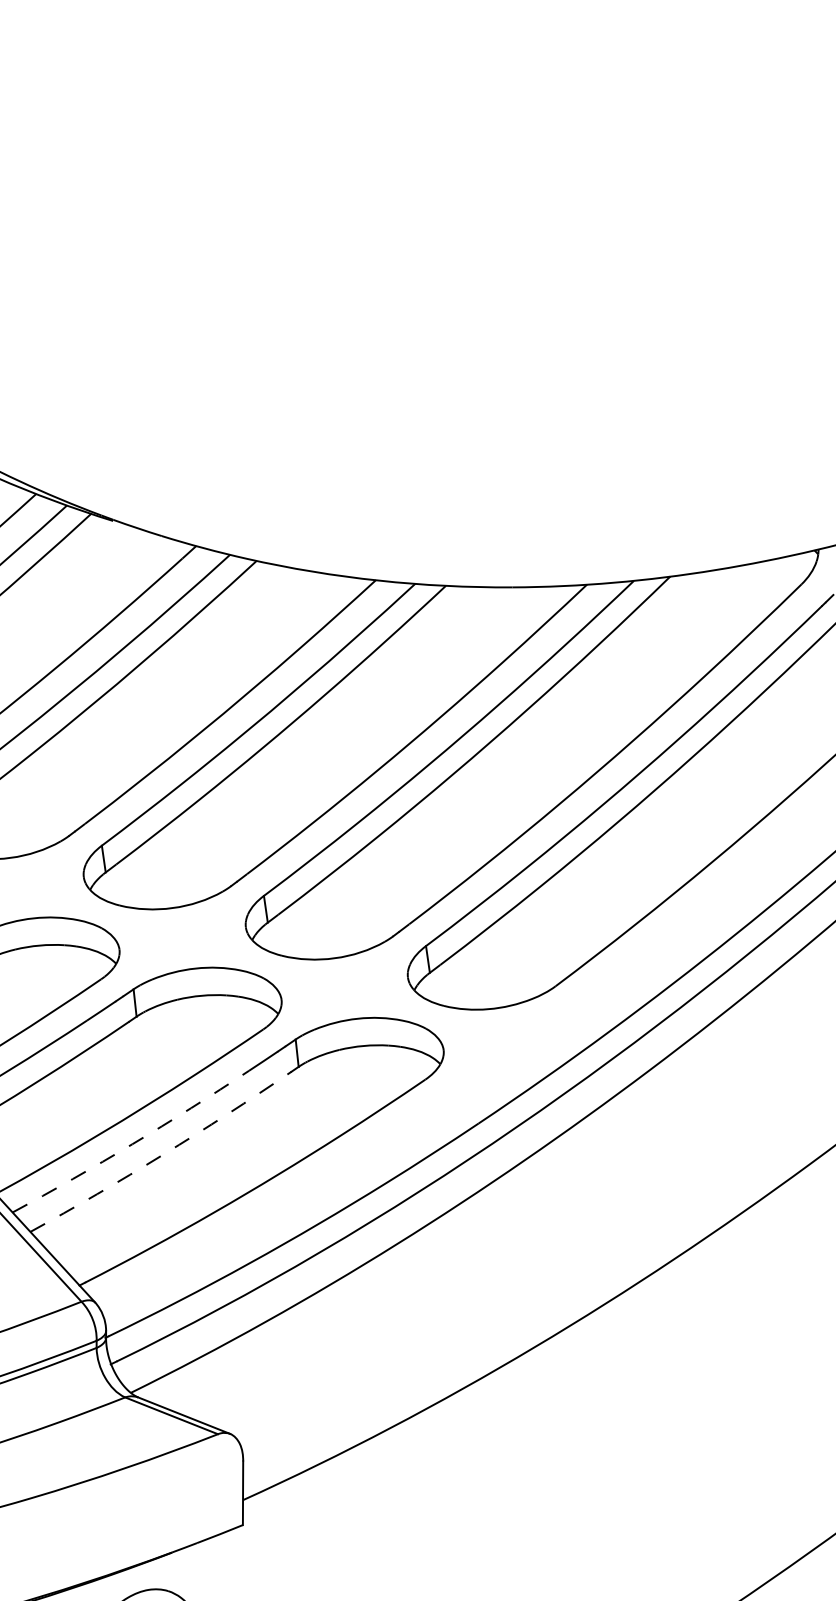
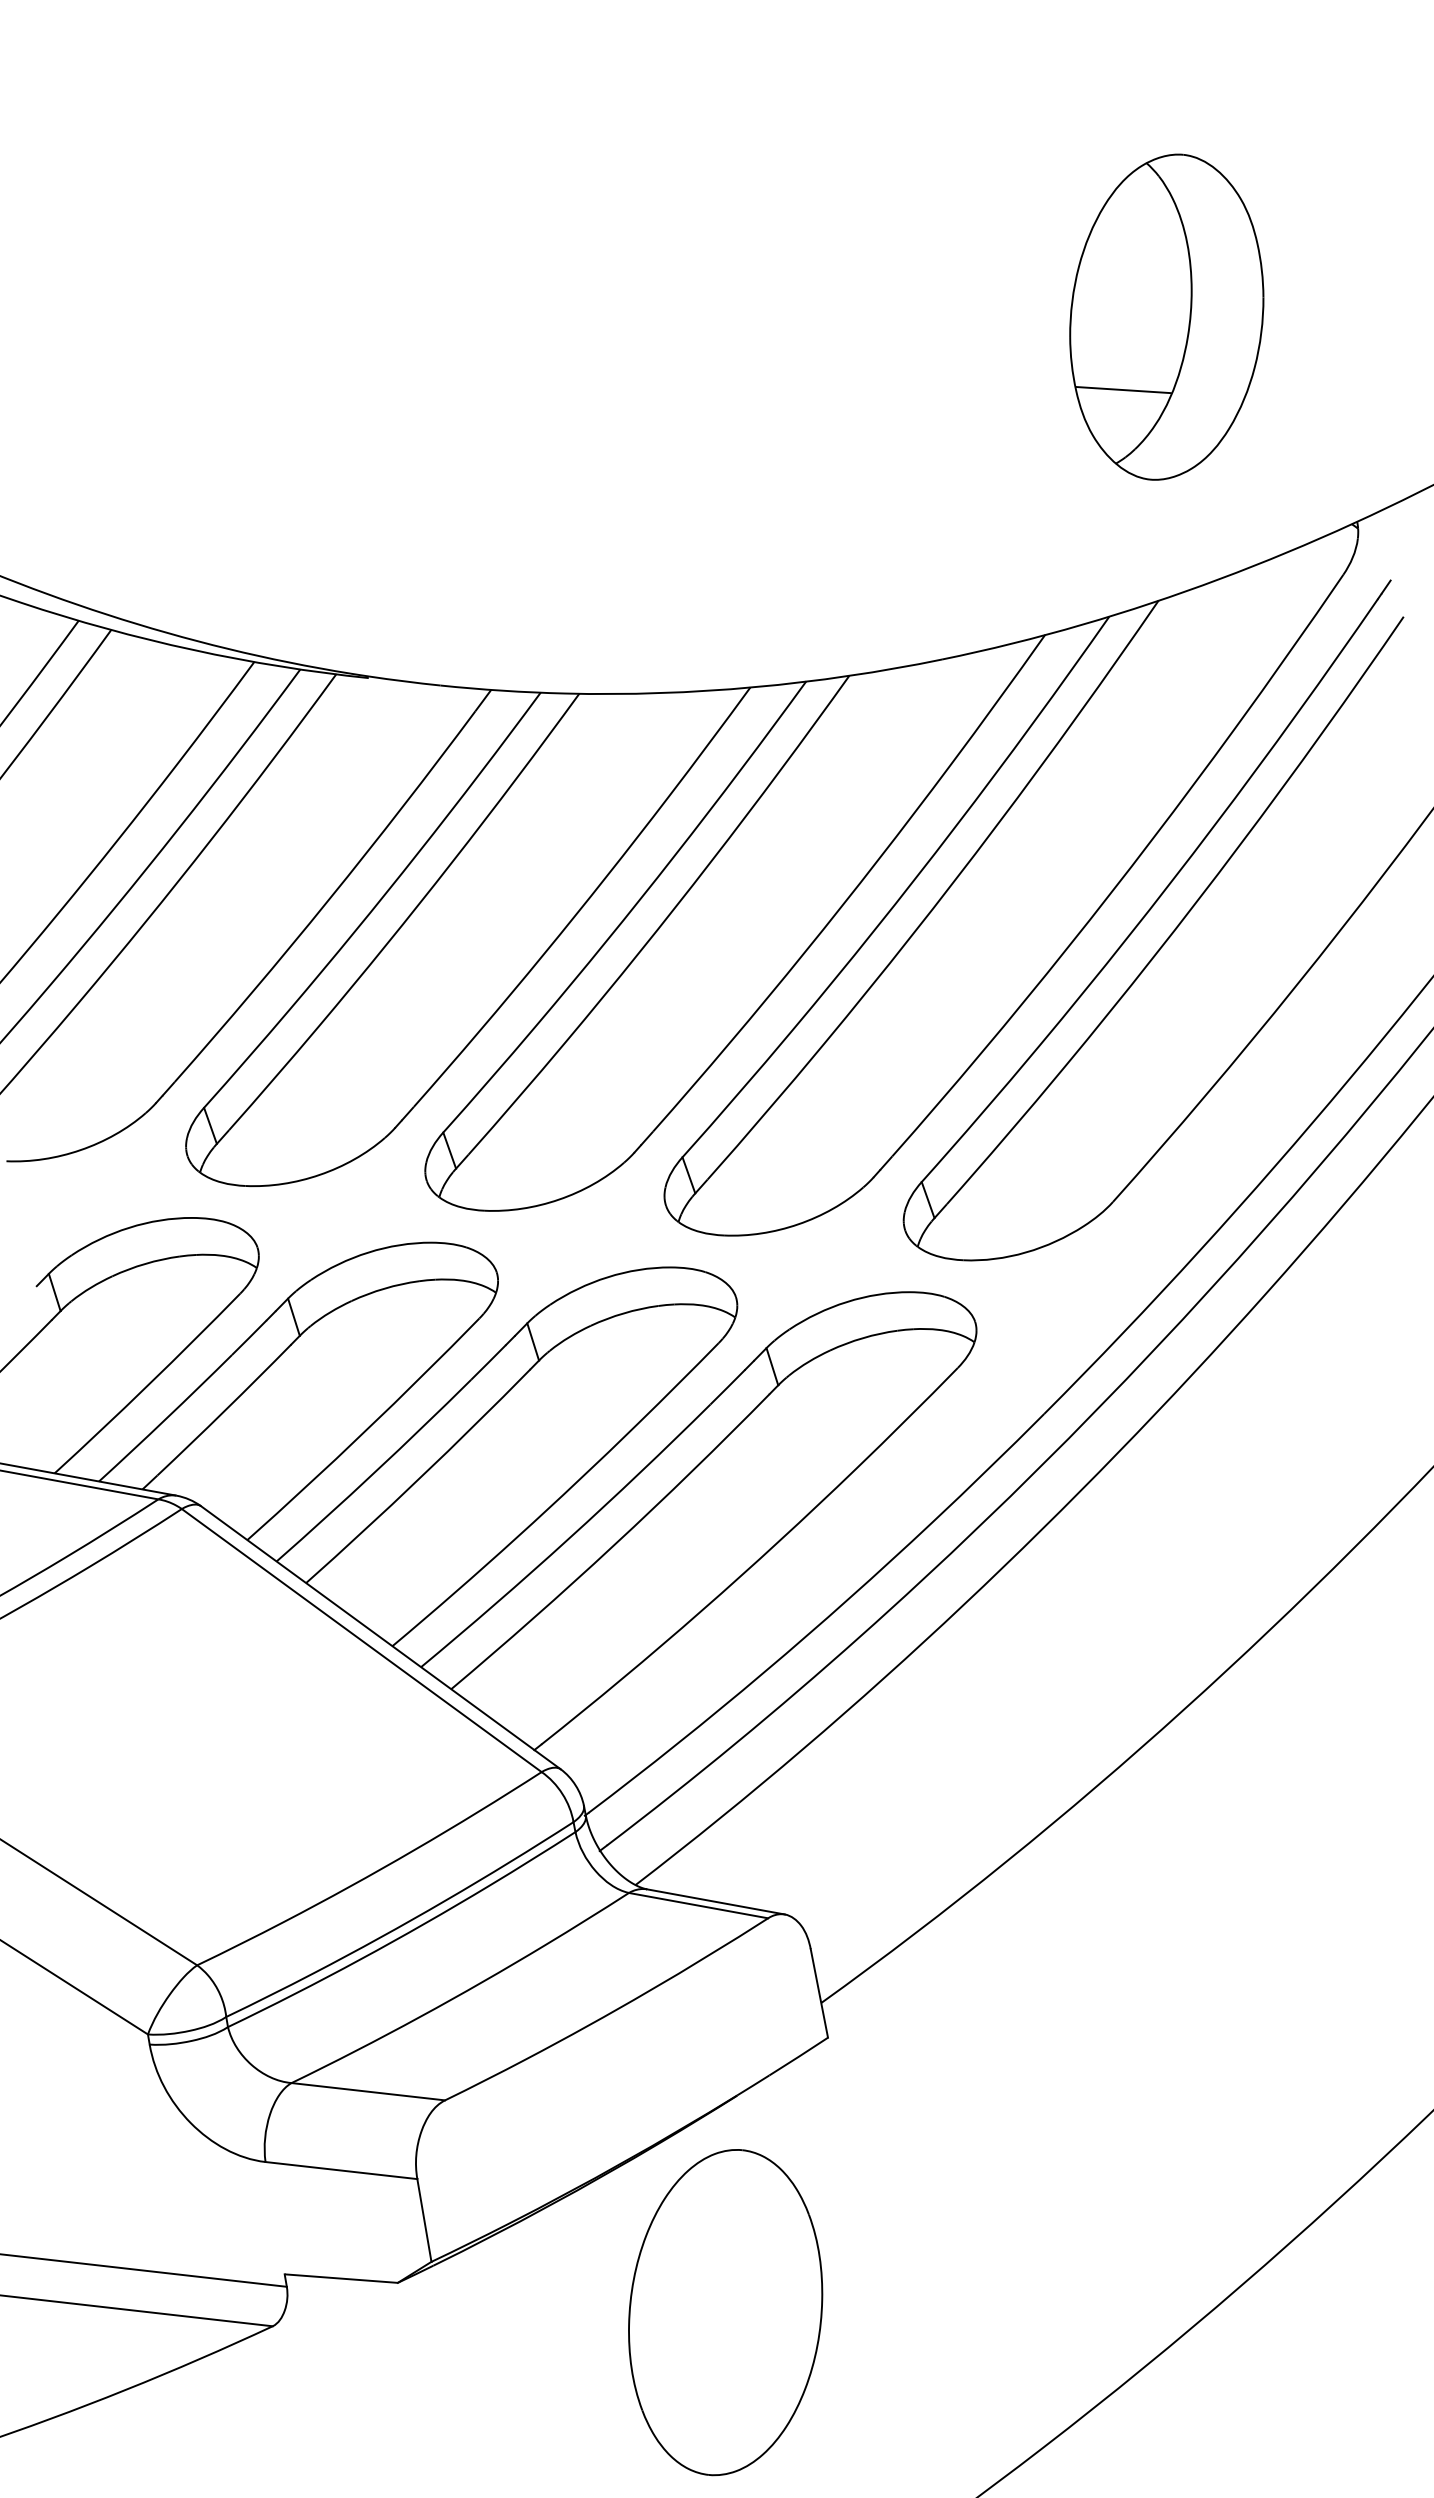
part: (715, 381) -> (1166, 316), added
arc: (132, 1144) -> (568, 1539), dashed -> solid
arc: (162, 1154) -> (613, 1545), dashed -> solid

